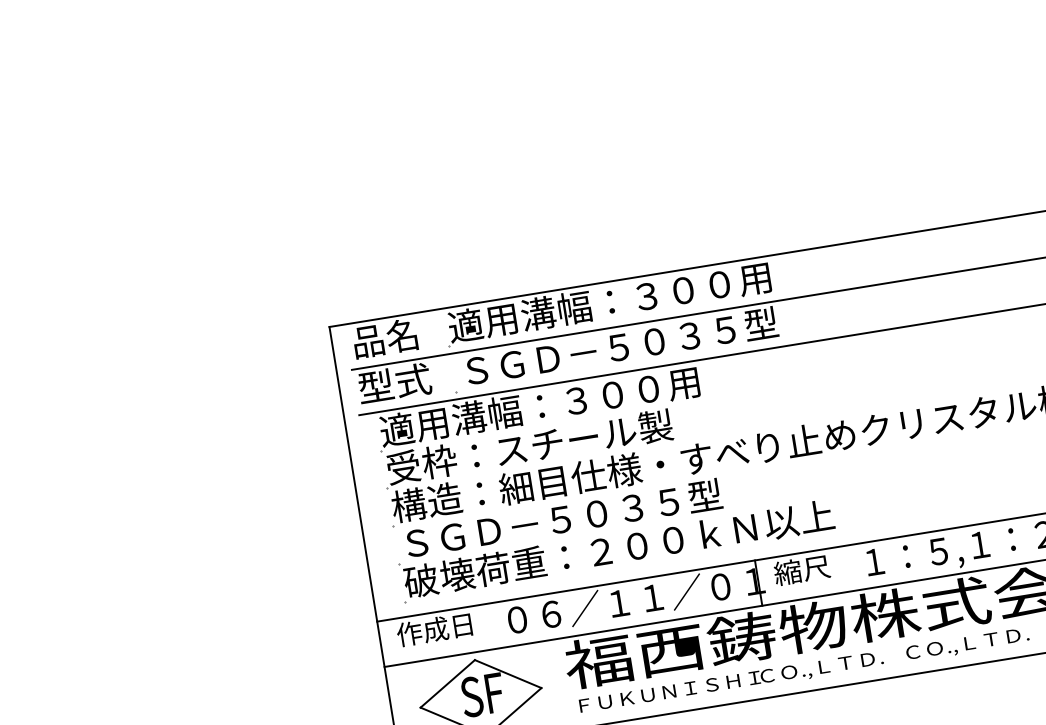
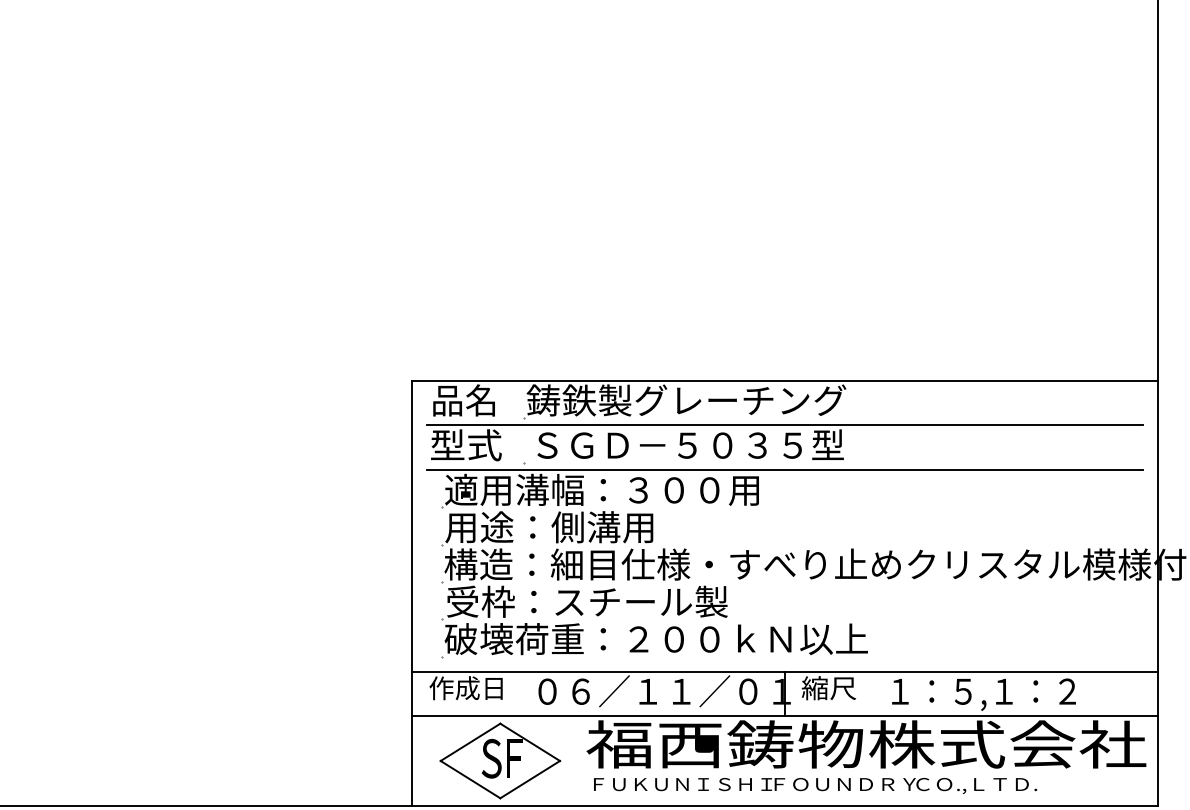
text: (610, 302) -> (686, 400), 適用溝幅：３００用 -> 鋳鉄製グレーチング
text: (529, 447) -> (585, 527), 受枠：スチール製 -> 用途：側溝用
text: (561, 519) -> (605, 601), ＳＧＤ－５０３５型 -> 受枠：スチール製
text: (832, 667) -> (843, 786), ＣＯ.,ＬＴＤ. -> ＦＯＵＮＤＲＹ

